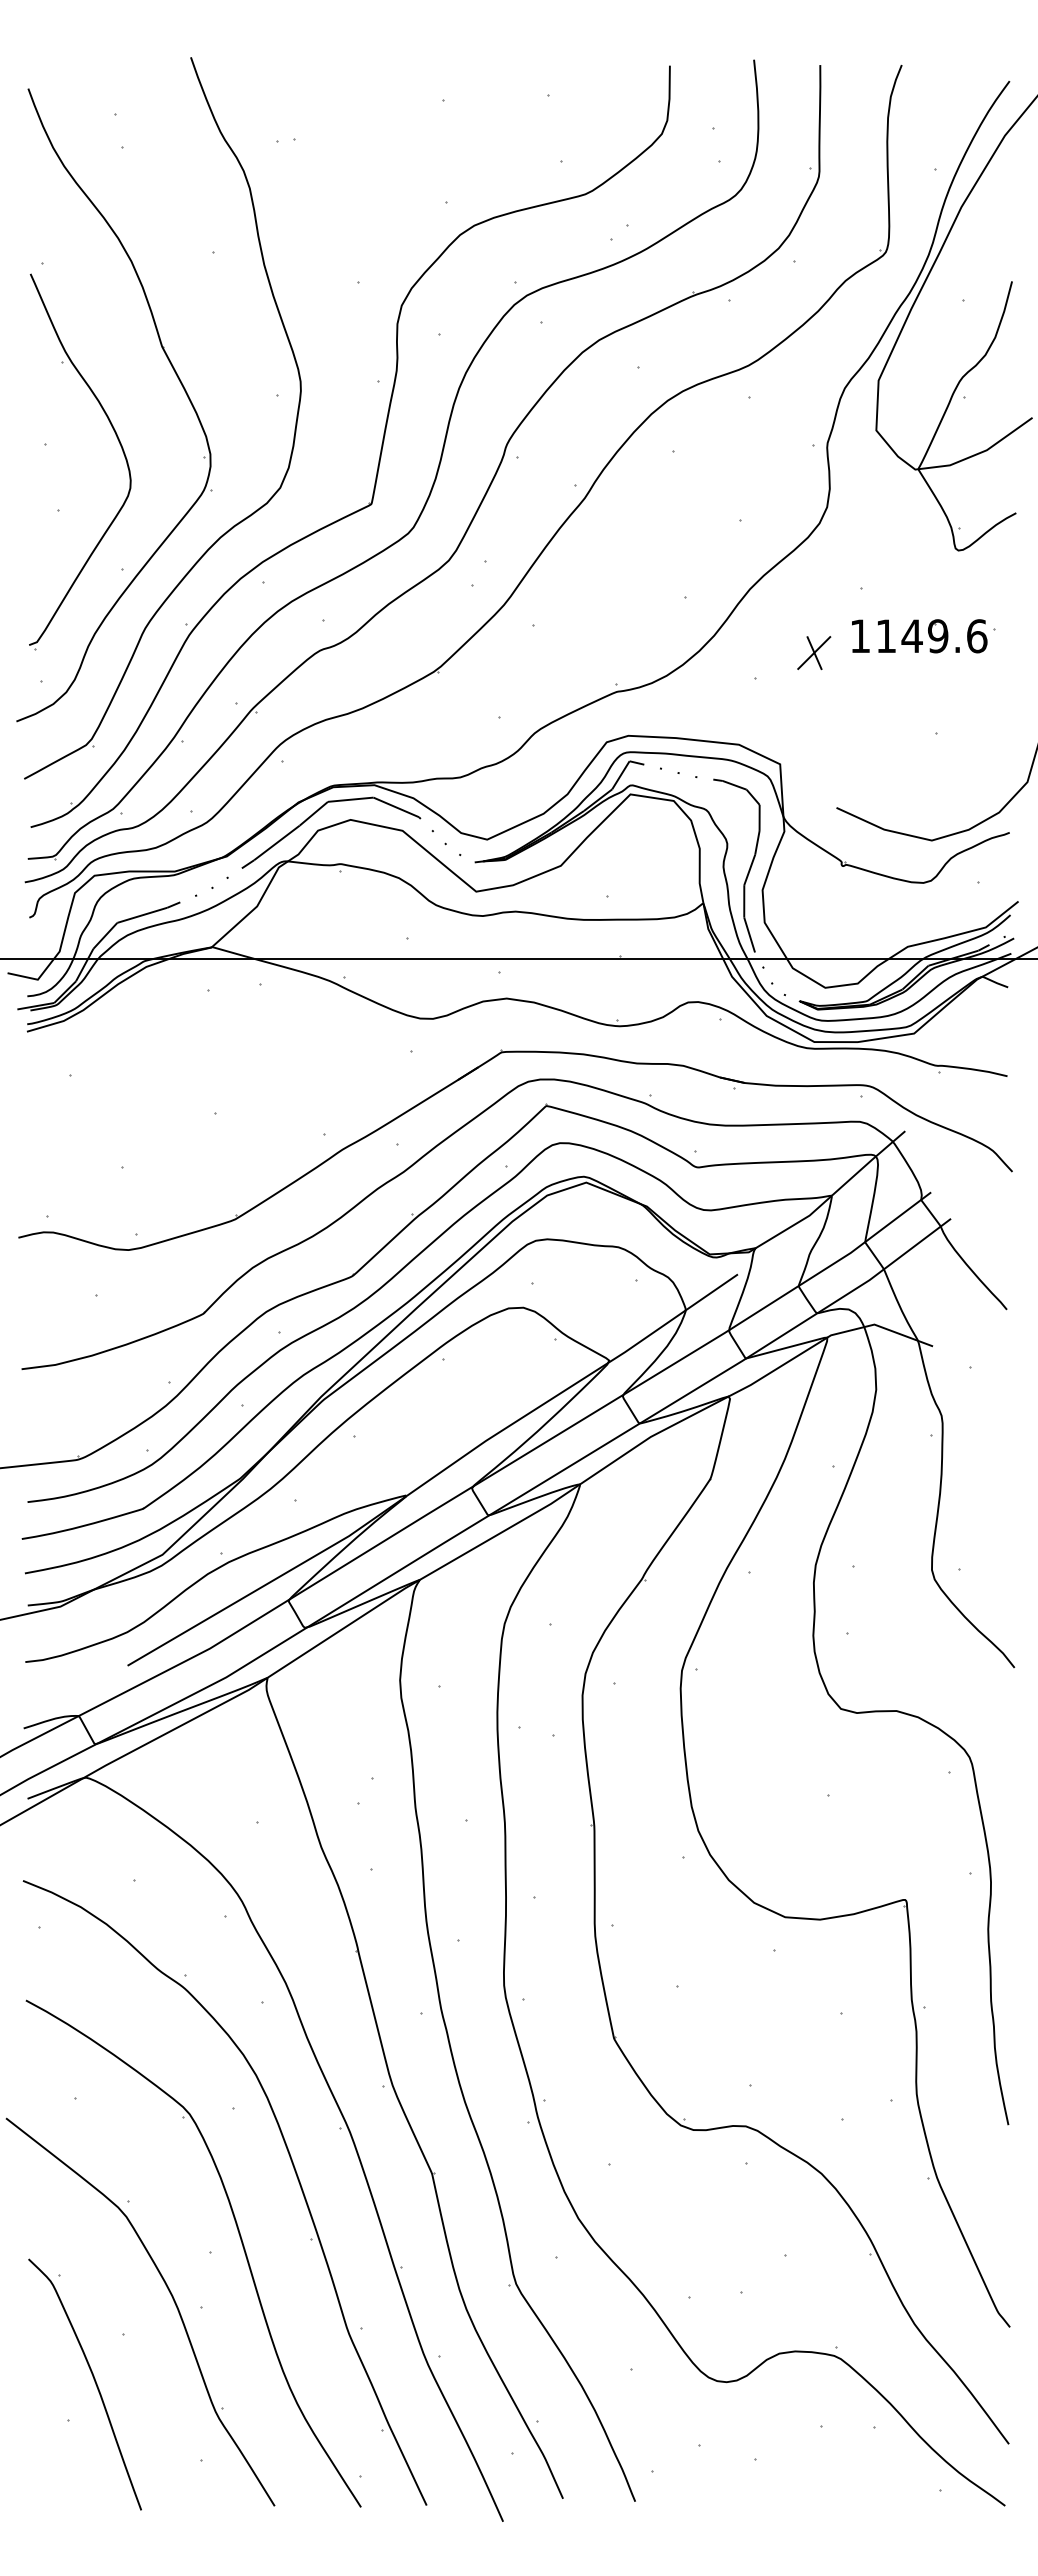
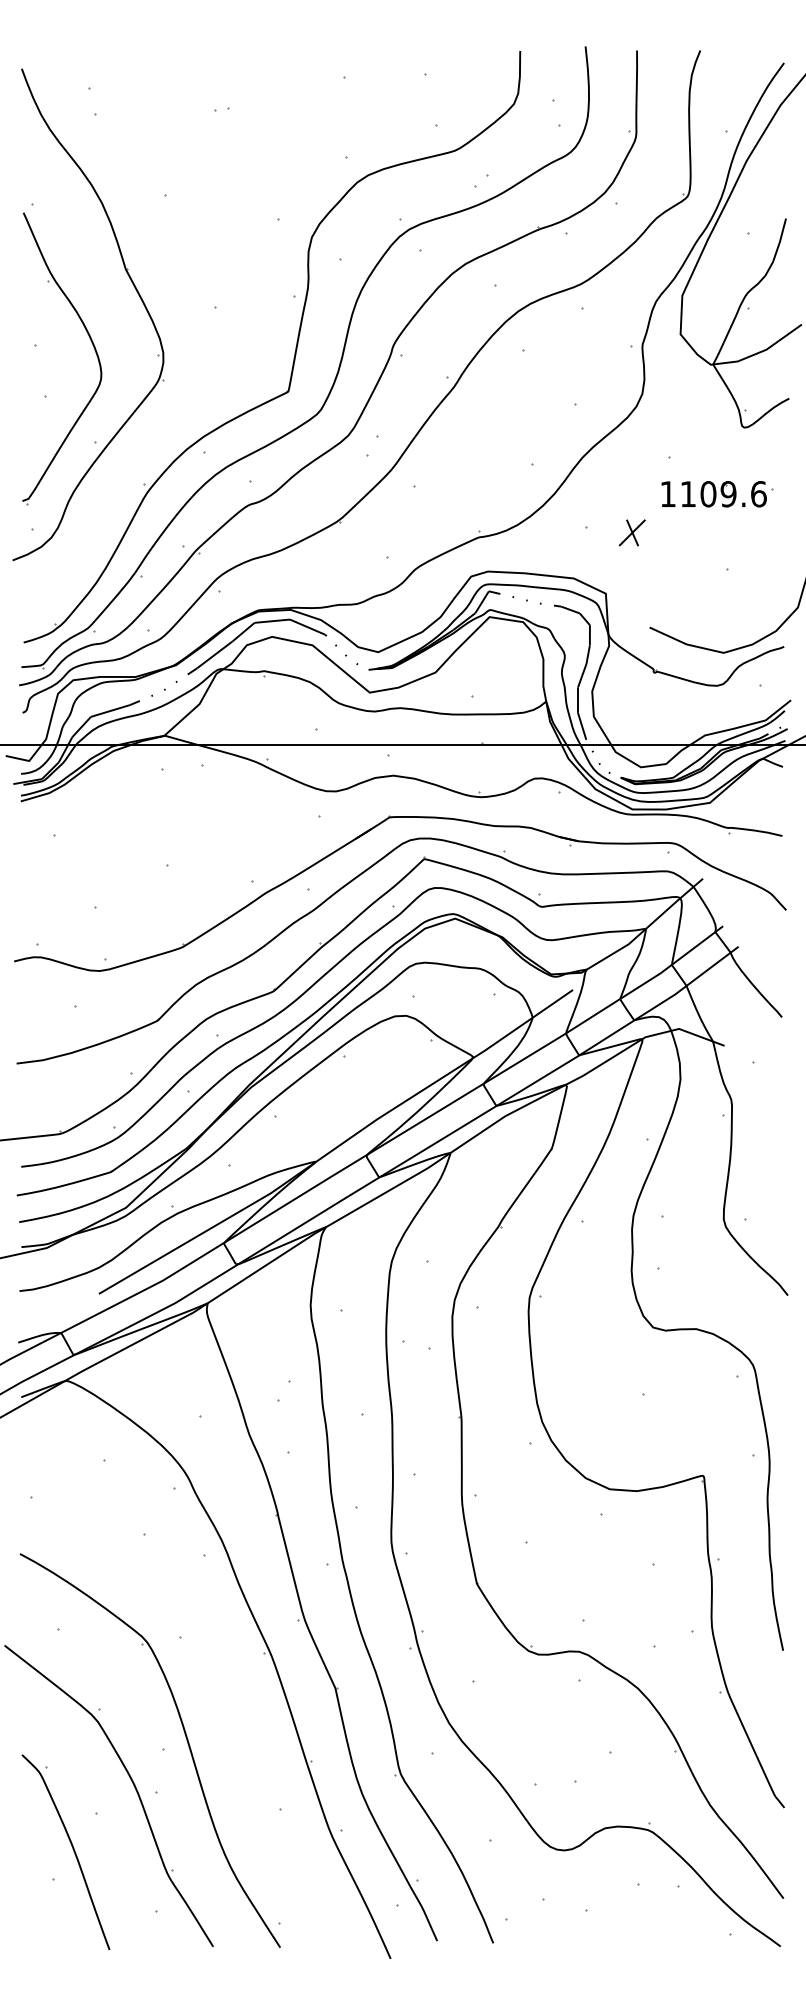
part: (233, 525) -> (181, 408), removed
text: (911, 636) -> (707, 494), 1149.6 -> 1109.6
part: (814, 653) -> (632, 533), moved
part: (291, 2163) -> (226, 1680), removed

